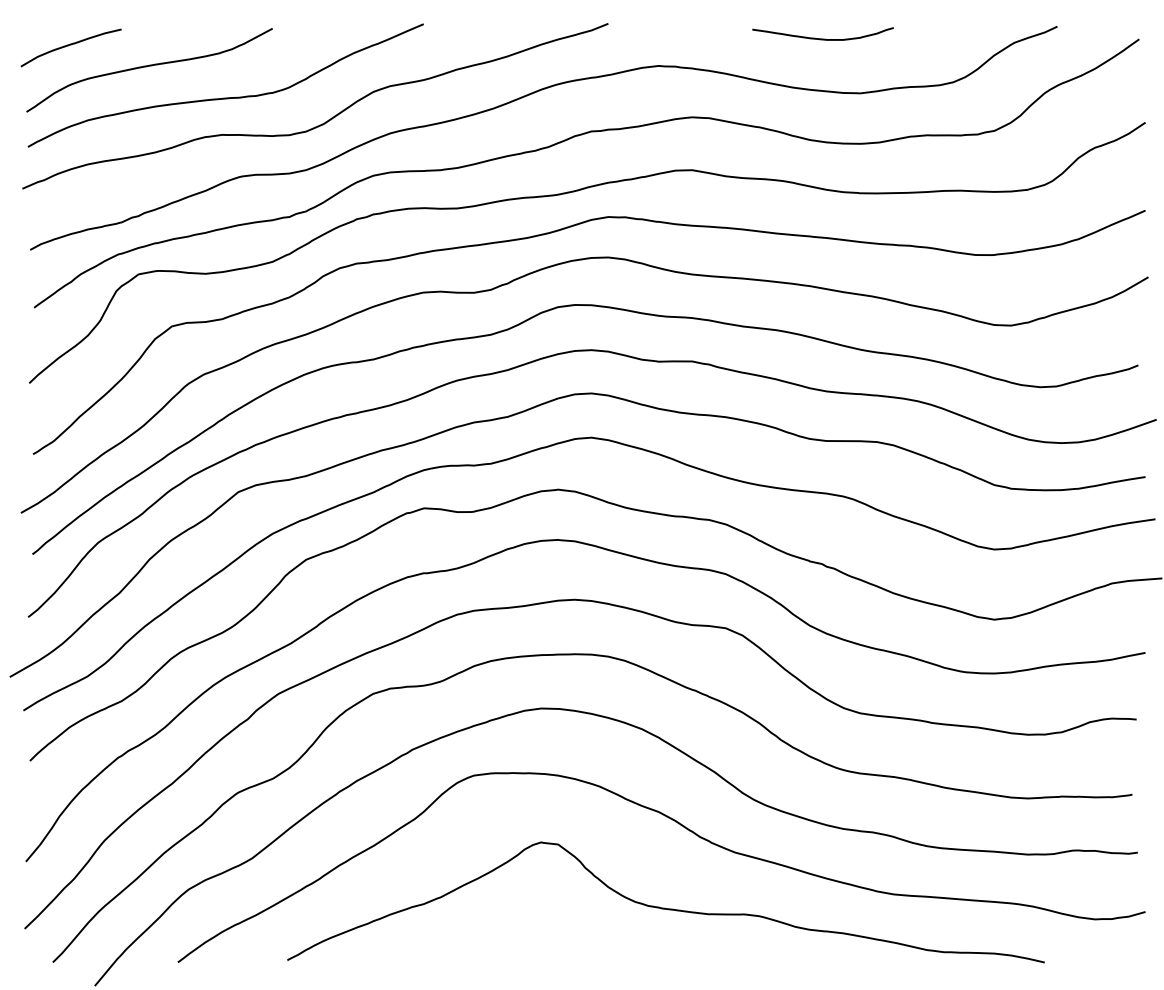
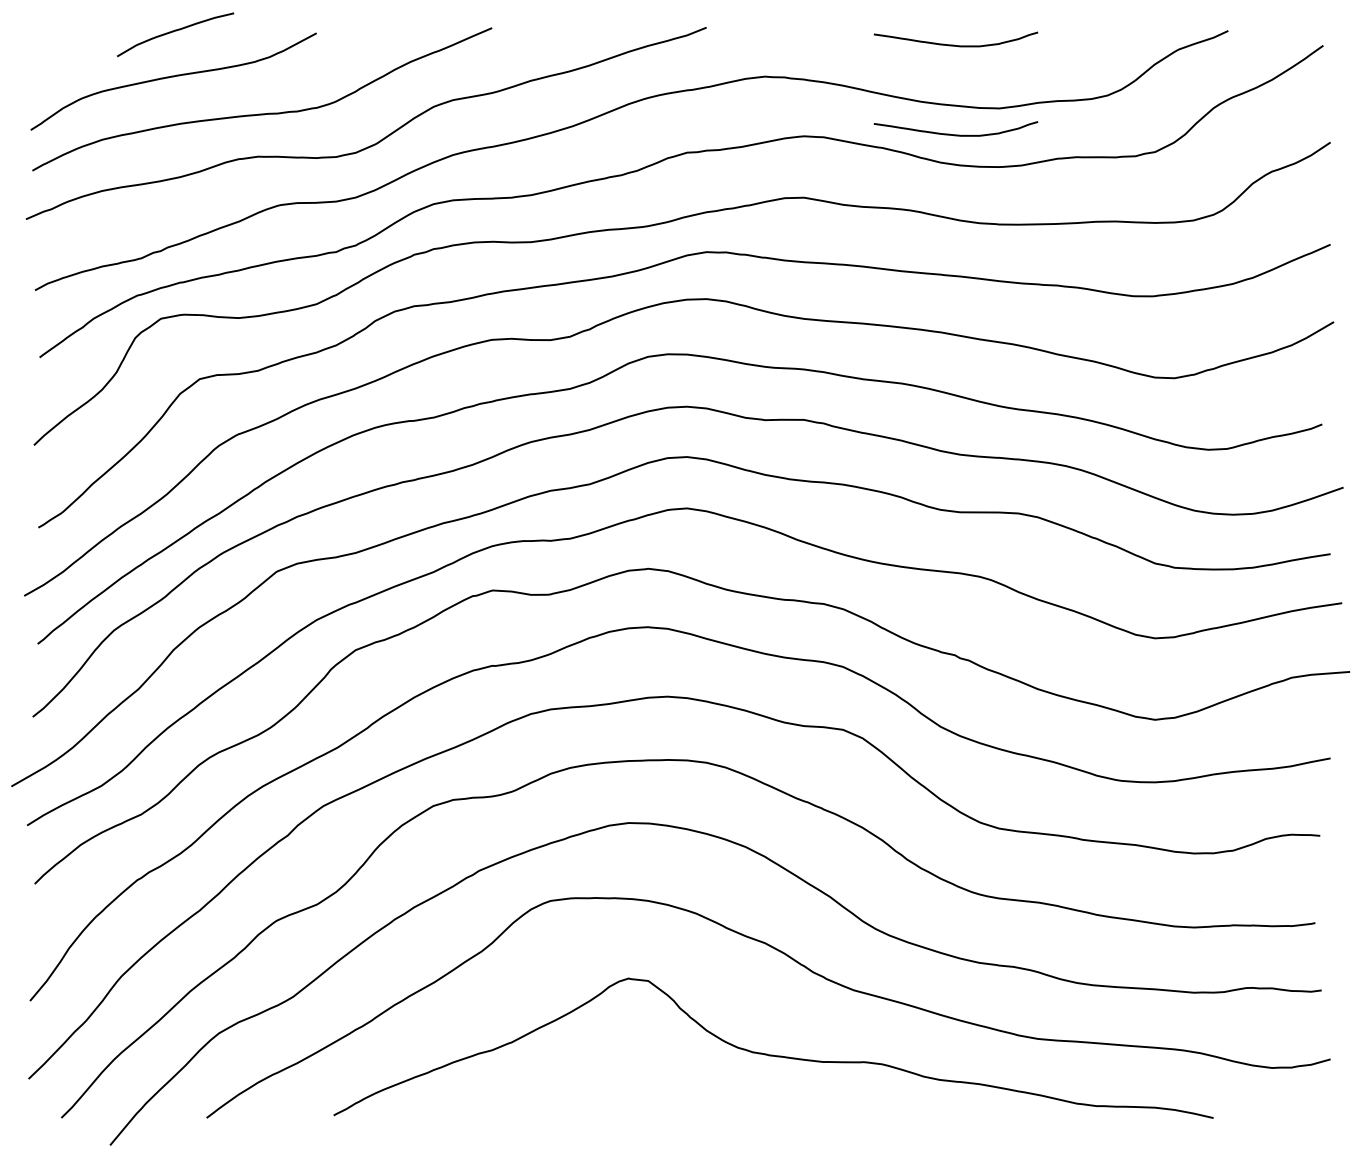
curve: (70, 45) -> (174, 31), moved
curve: (822, 115) -> (955, 134), added

